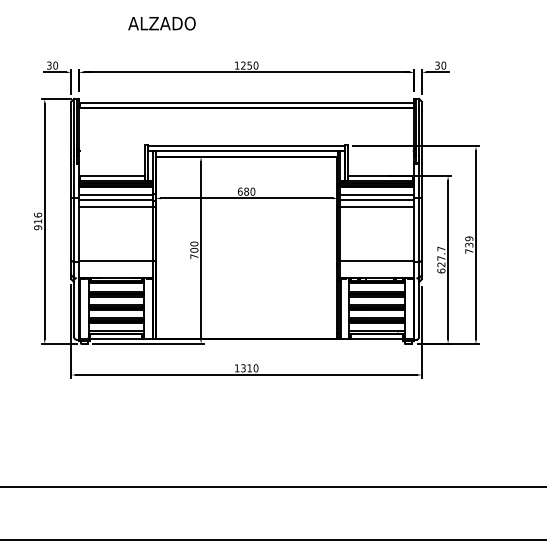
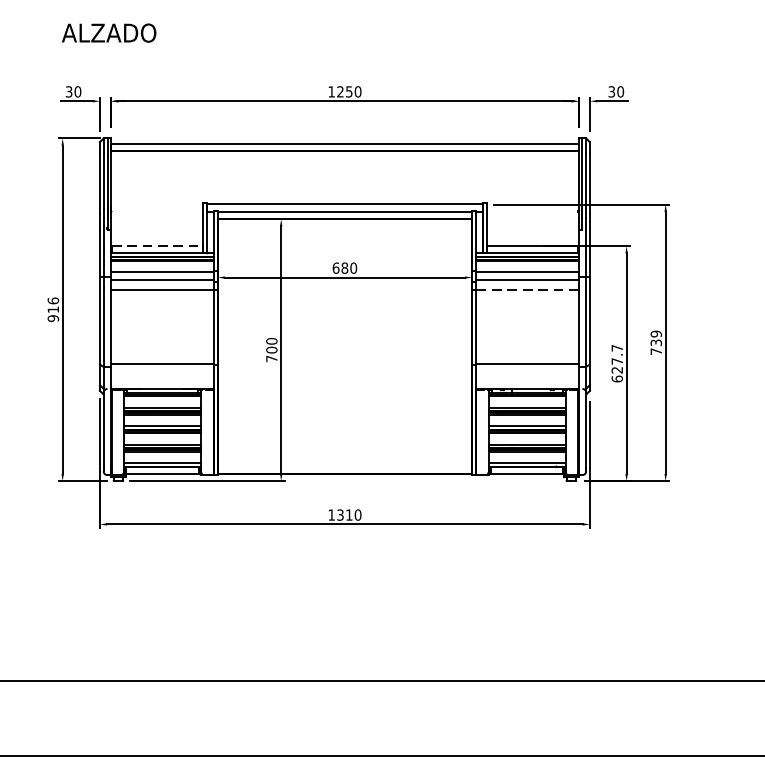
text: (161, 23) -> (108, 32), moved
line: (112, 176) -> (157, 246), solid -> dashed
line: (377, 207) -> (527, 290), solid -> dashed

